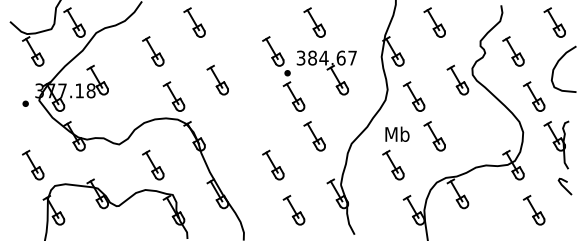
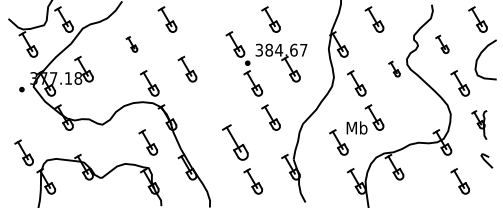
part: (153, 51) -> (132, 44), size x0.6
part: (513, 51) -> (442, 44), size x0.7
part: (457, 79) -> (394, 68), size x0.6
text: (397, 133) -> (357, 127), moved
part: (556, 144) -> (479, 124), size x0.7
part: (33, 164) -> (24, 152), moved
part: (153, 164) -> (148, 141), moved
part: (273, 164) -> (235, 141), size x1.4

